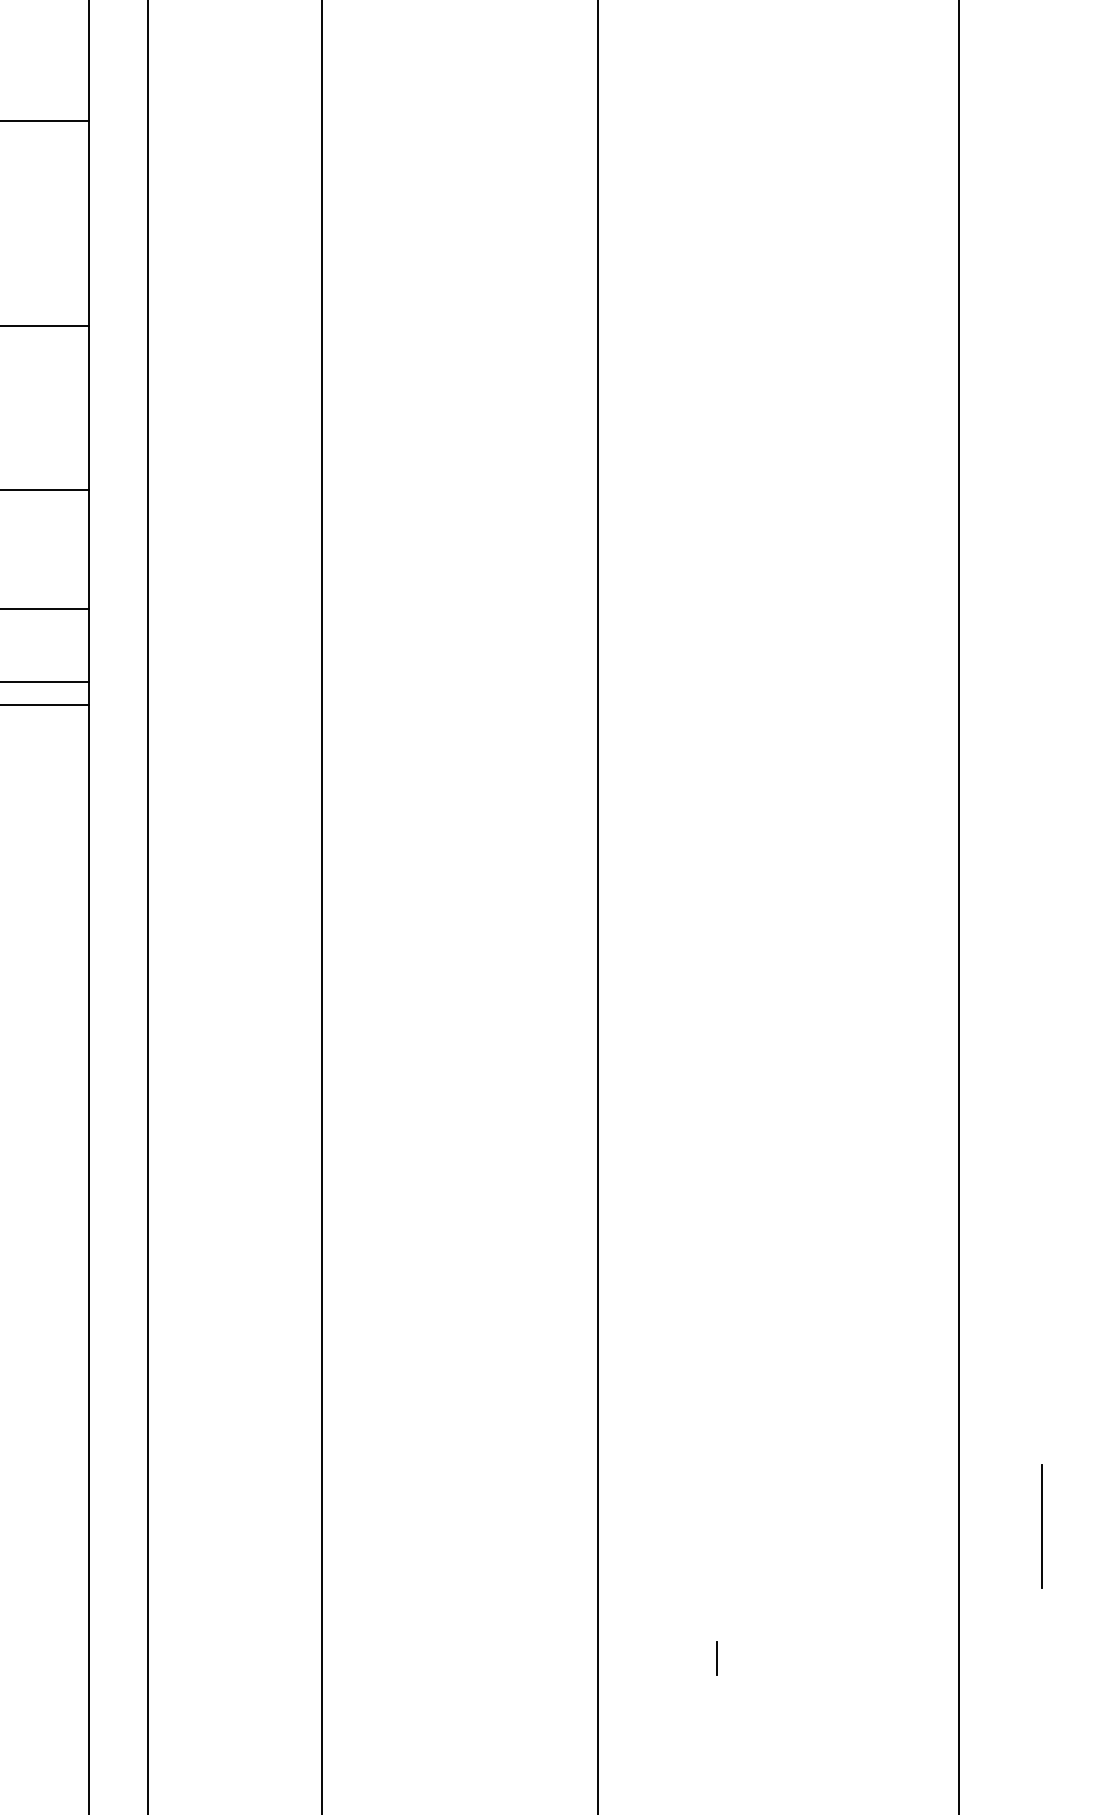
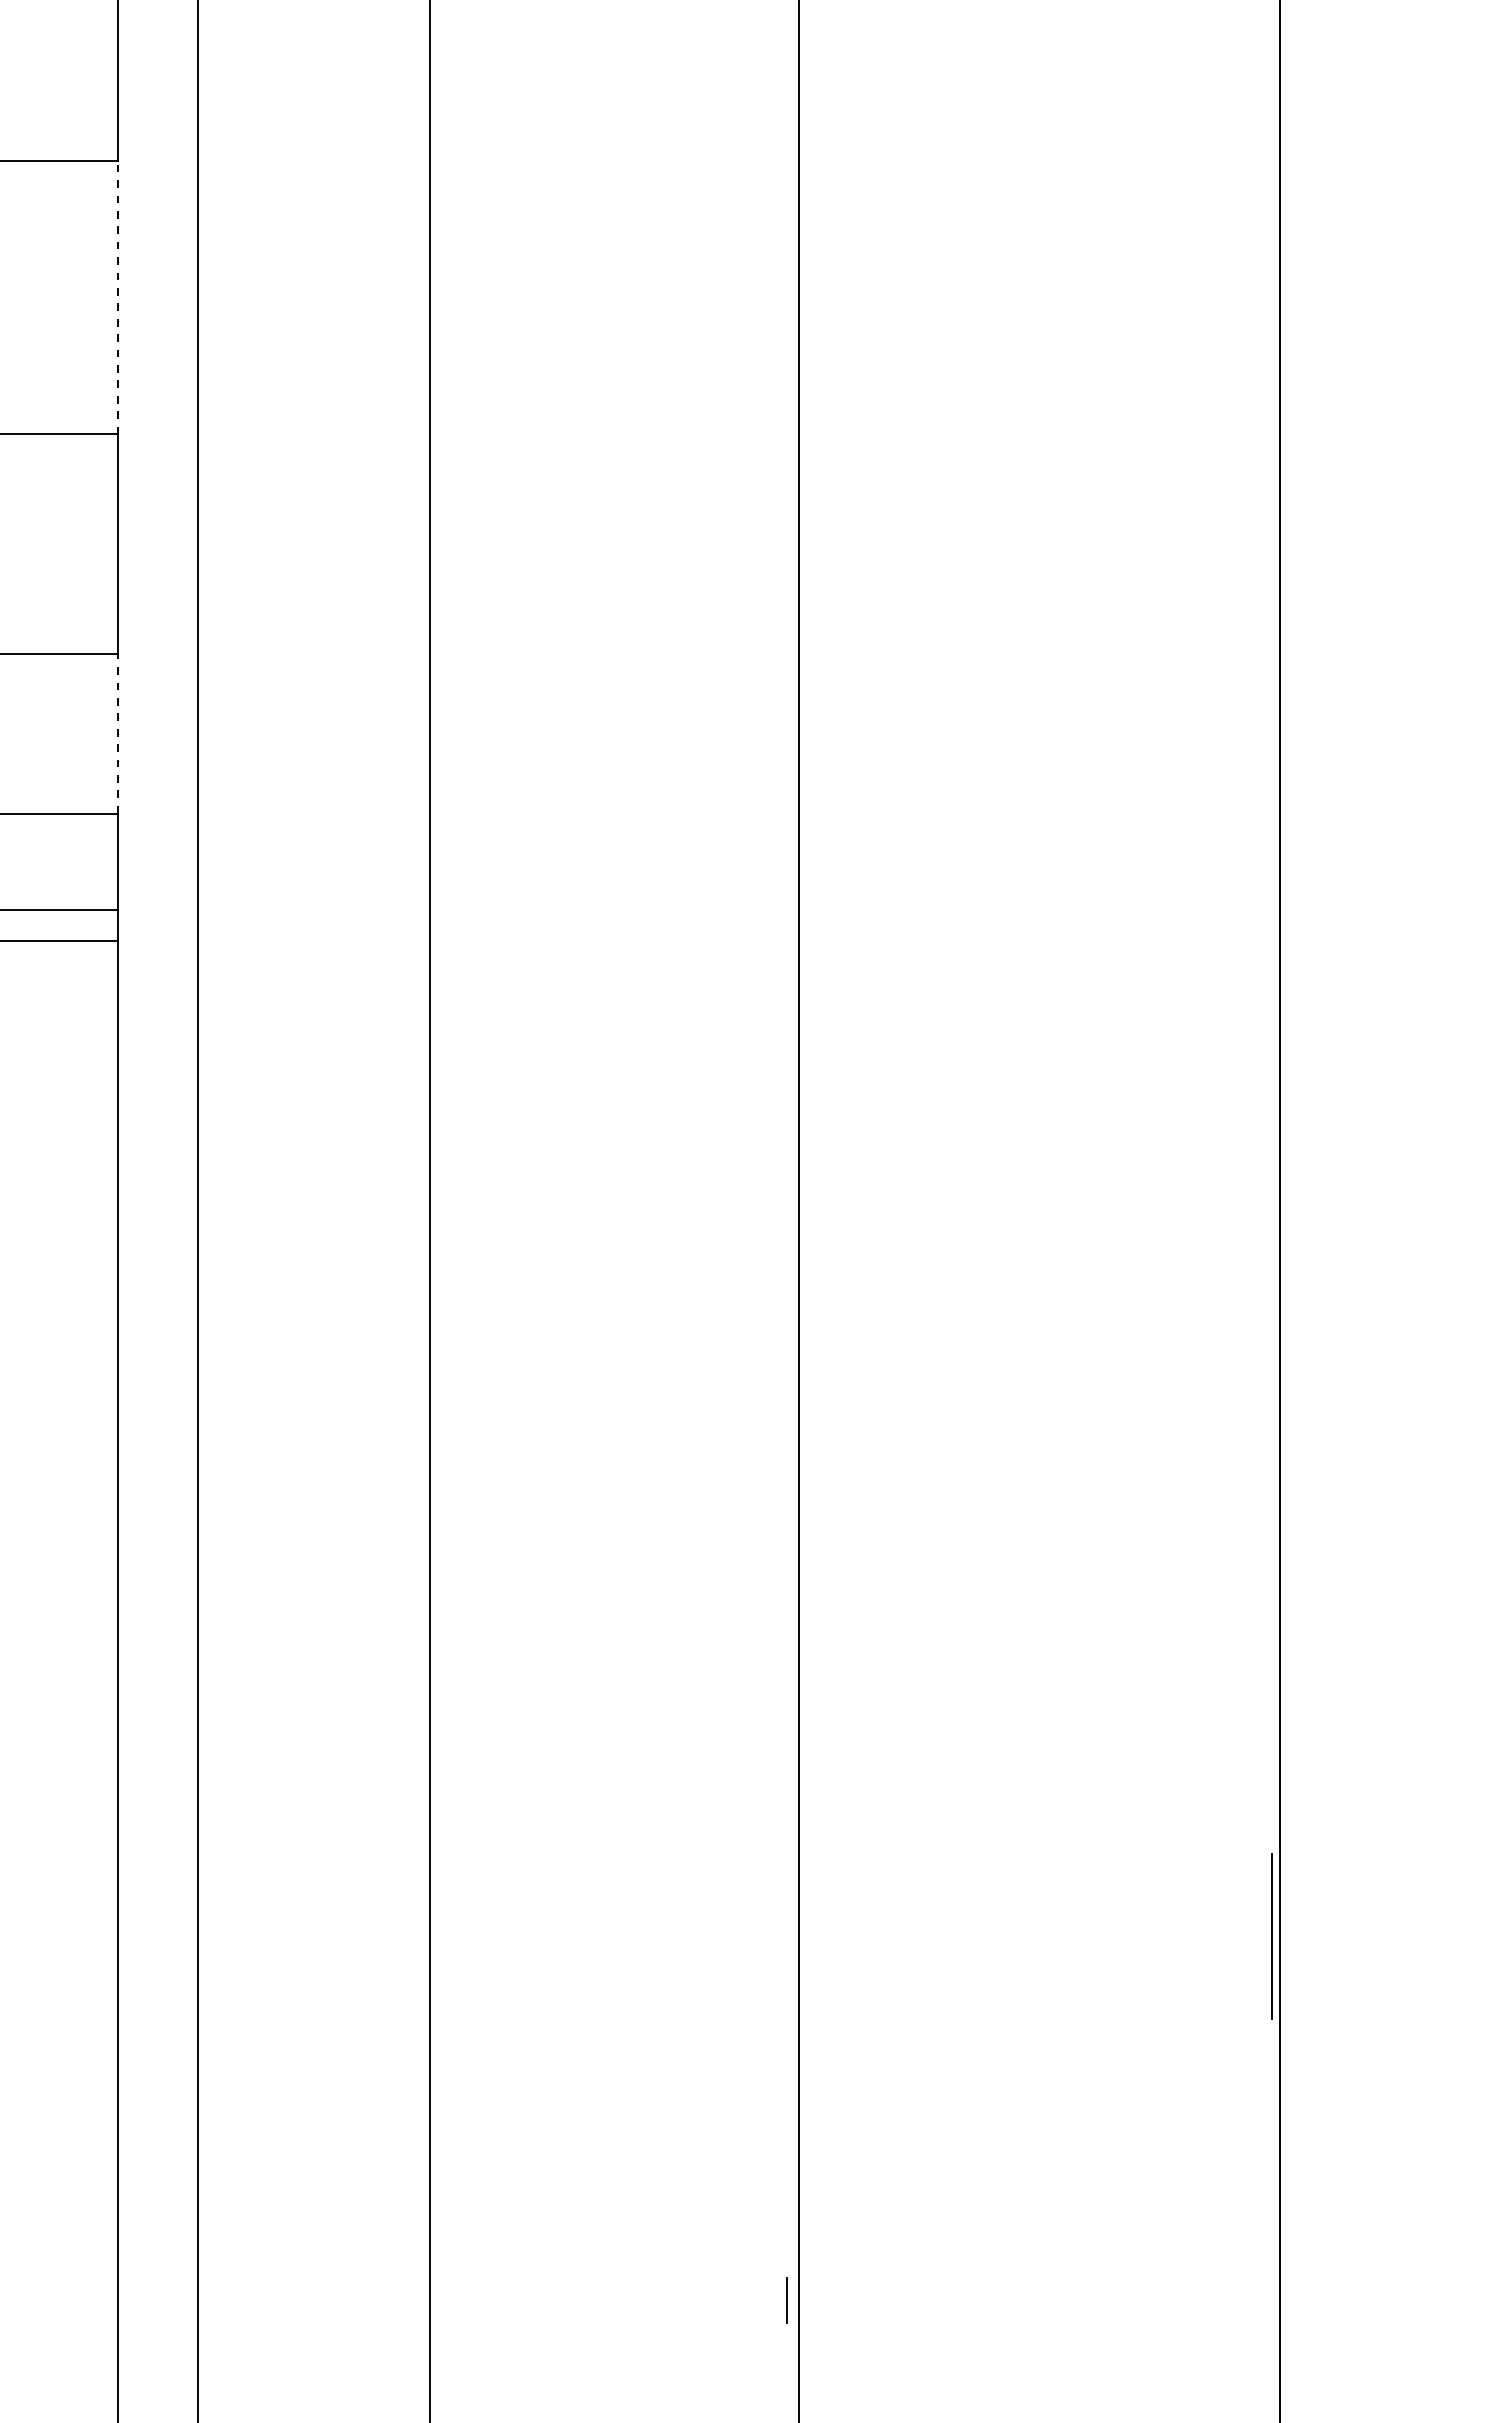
line: (88, 223) -> (118, 297), solid -> dashed
line: (88, 549) -> (118, 733), solid -> dashed
line: (1041, 1526) -> (1271, 1936), moved
line: (716, 1658) -> (786, 2300), moved

